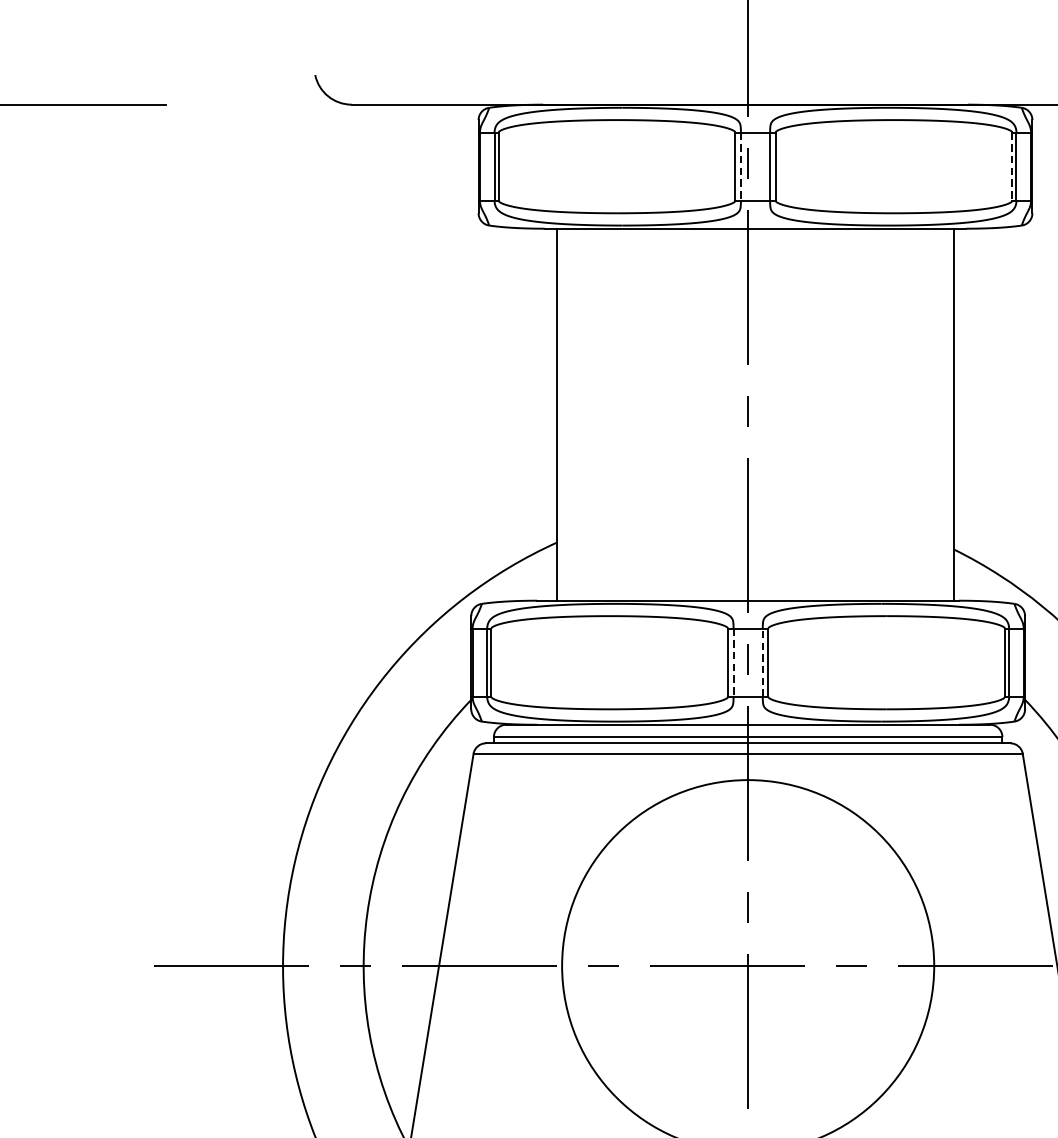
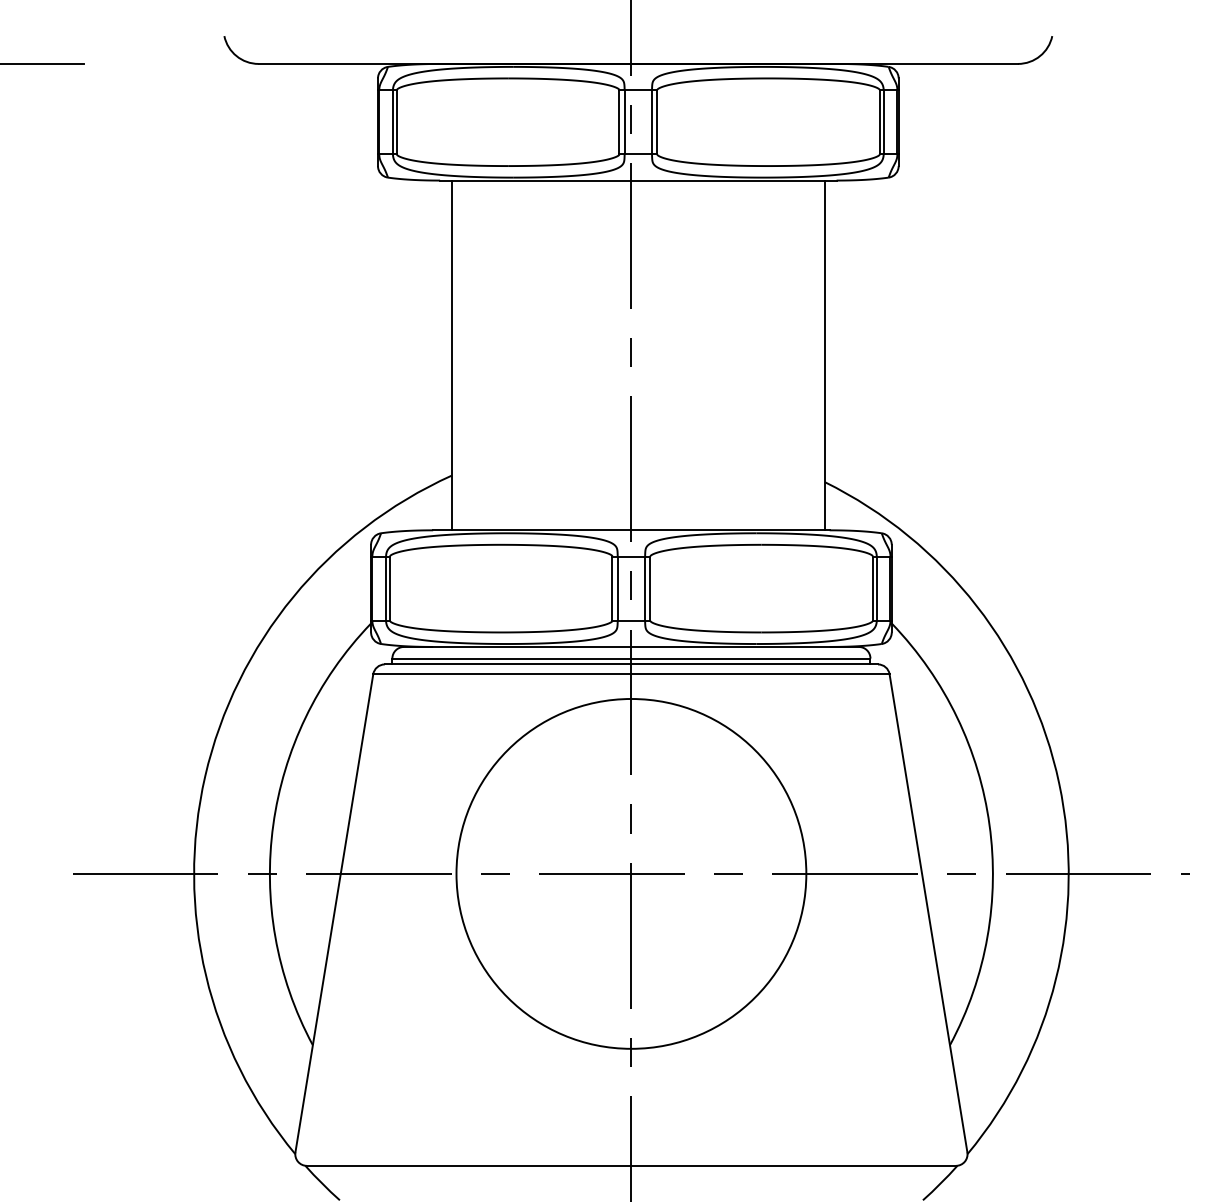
line: (740, 166) -> (624, 122), dashed -> solid
line: (1012, 166) -> (879, 122), dashed -> solid
line: (763, 662) -> (645, 588), dashed -> solid
line: (733, 663) -> (617, 589), dashed -> solid

